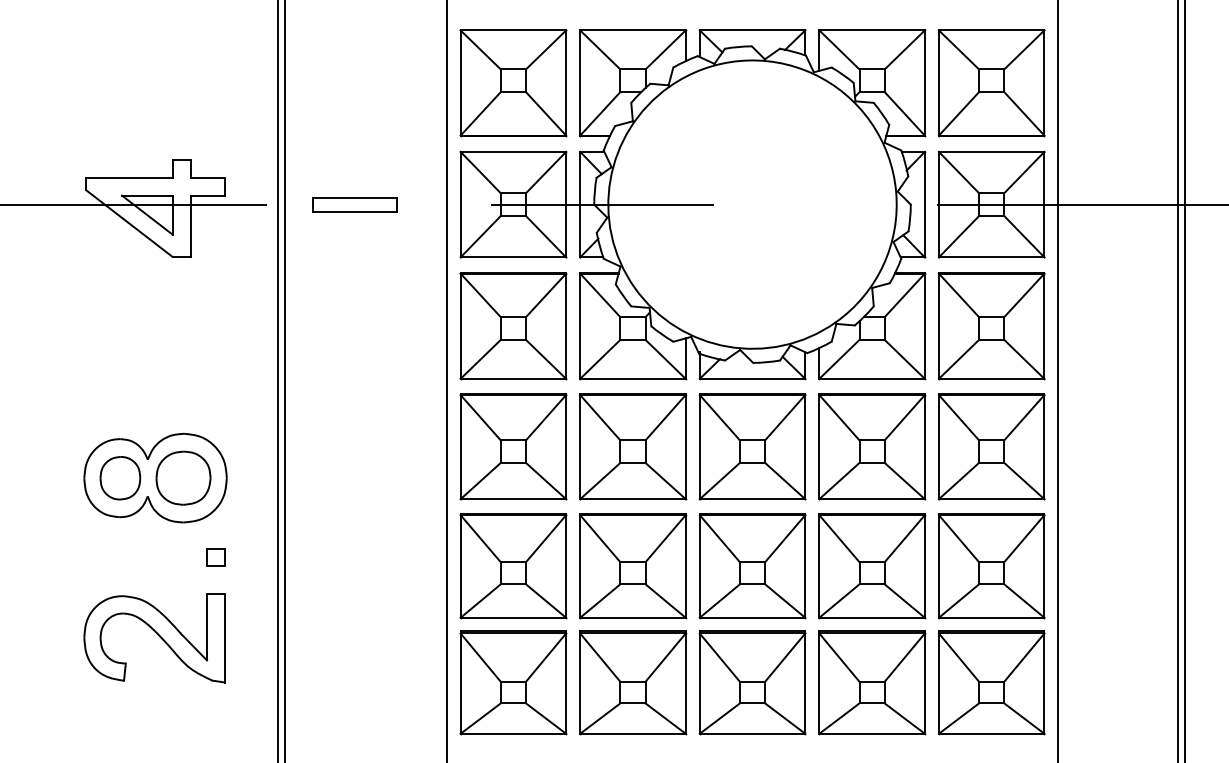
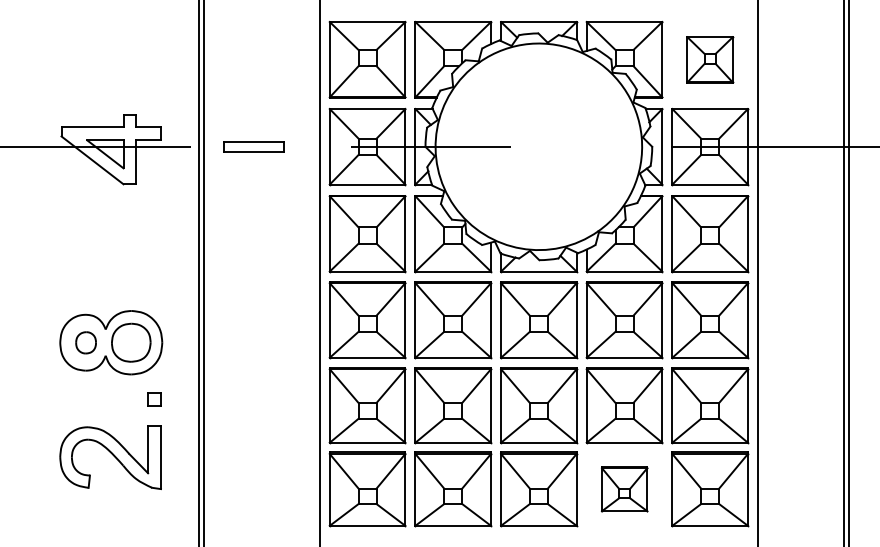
part: (991, 83) -> (710, 60), size x0.6
part: (120, 478) -> (86, 342), size x0.7
part: (872, 682) -> (624, 489), size x0.6

